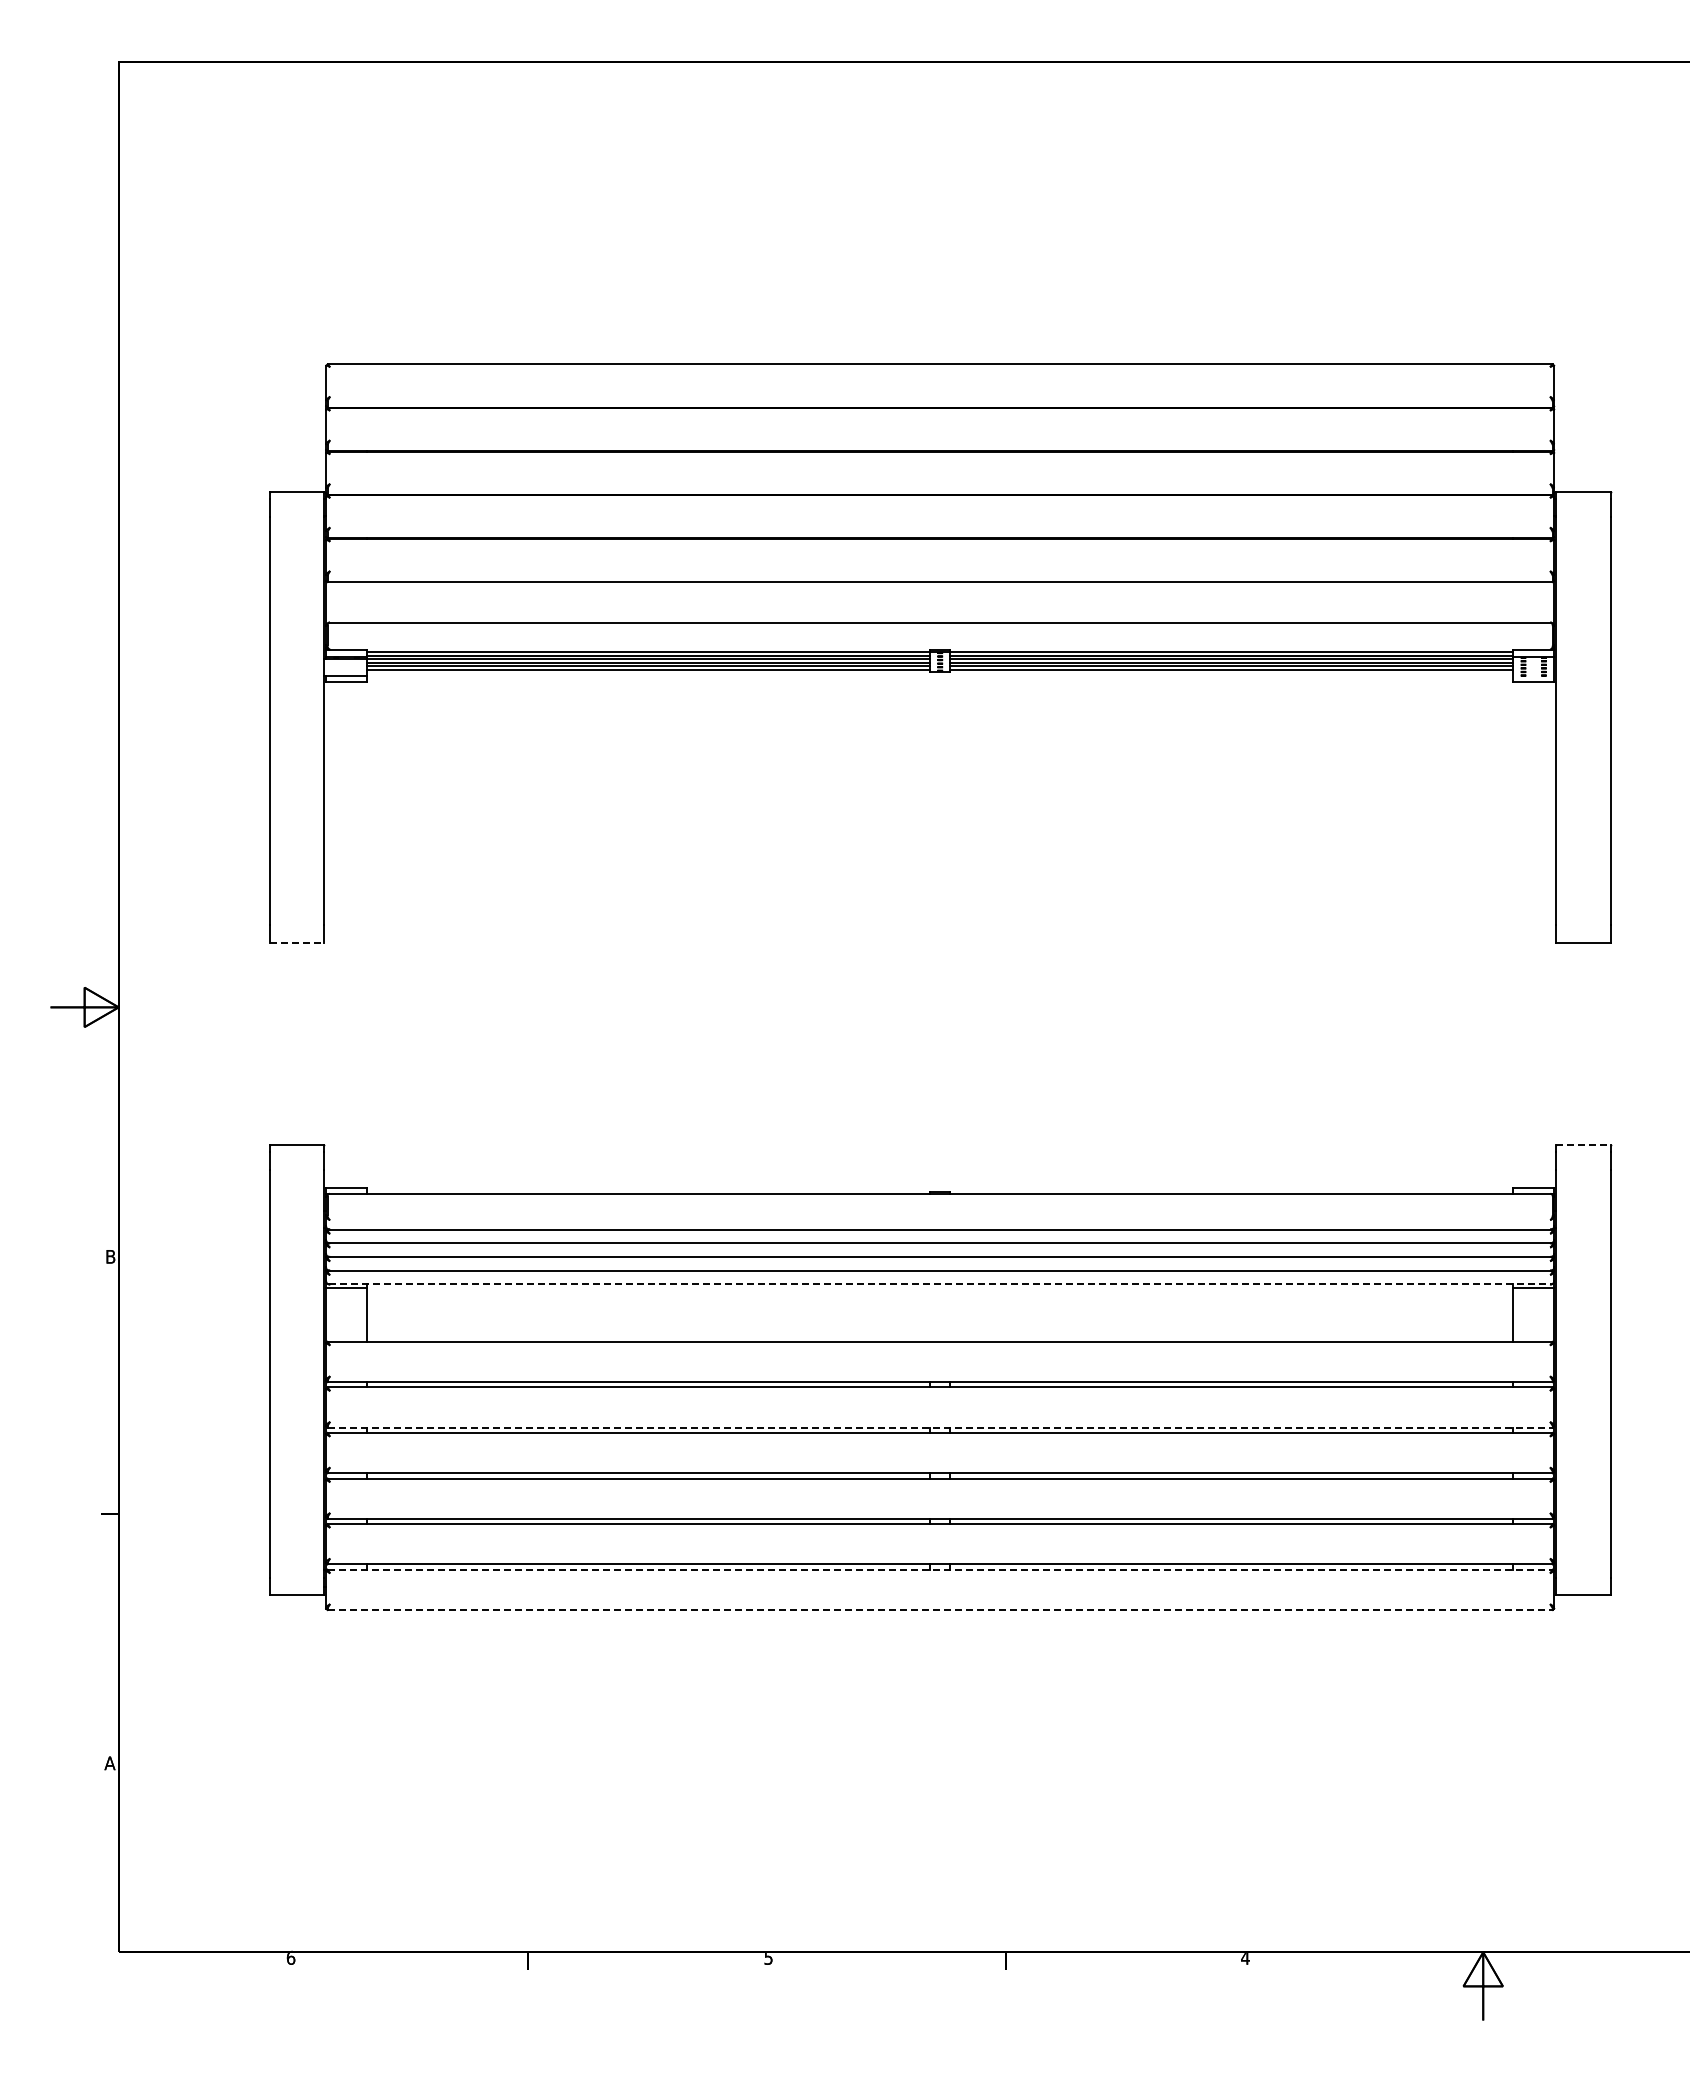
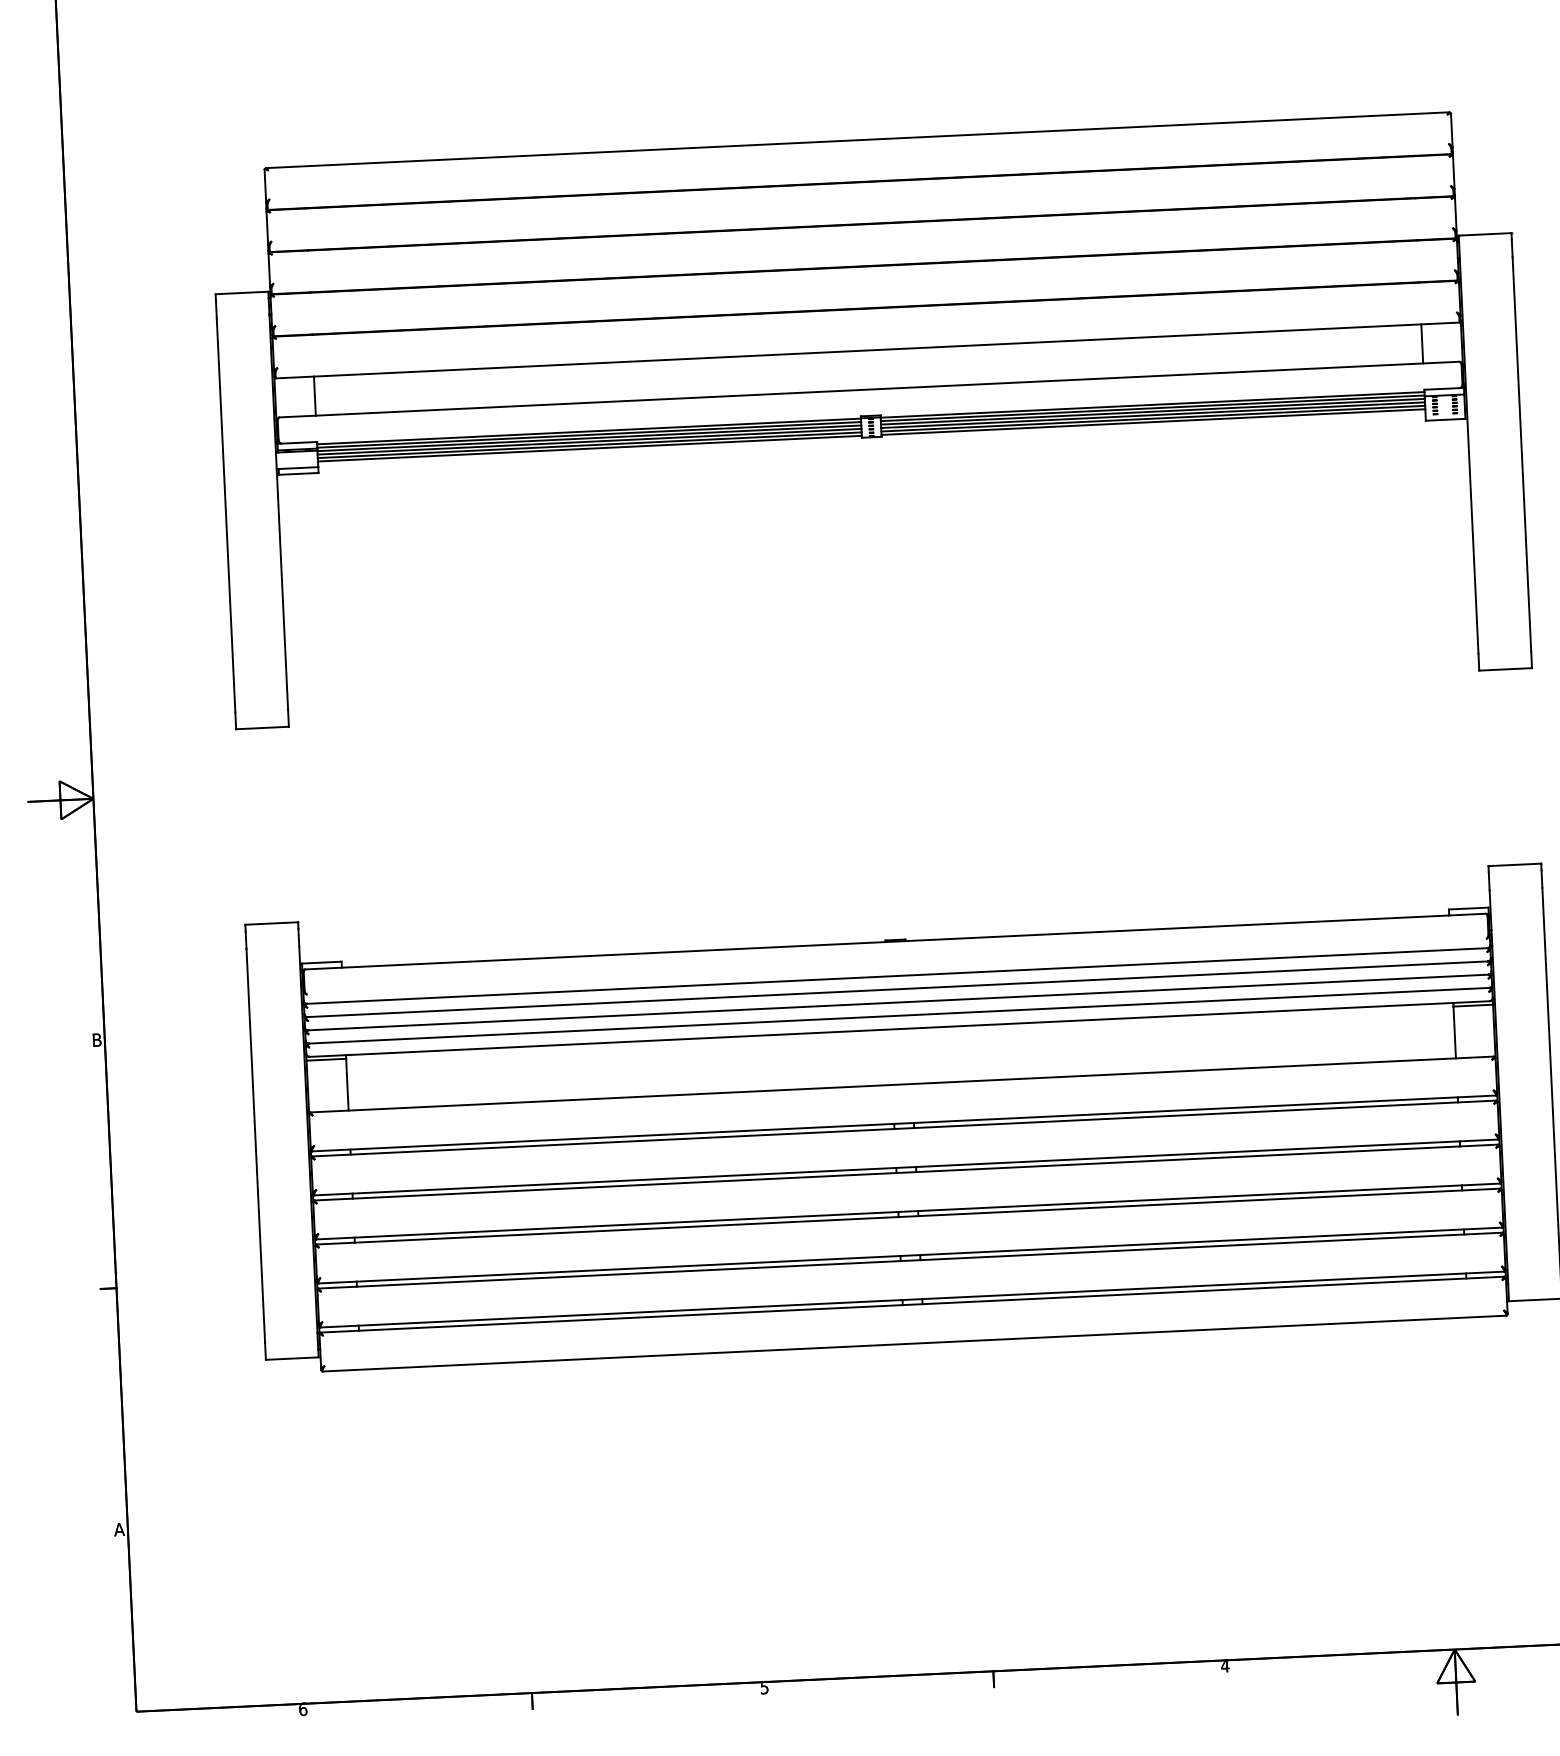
line: (367, 602) -> (315, 396), added
line: (1513, 602) -> (1422, 344), added
line: (297, 942) -> (263, 727), dashed -> solid
line: (1584, 1144) -> (1515, 864), dashed -> solid
line: (940, 1284) -> (899, 1029), dashed -> solid
line: (940, 1427) -> (906, 1167), dashed -> solid
line: (940, 1569) -> (912, 1304), dashed -> solid
line: (940, 1610) -> (914, 1344), dashed -> solid

